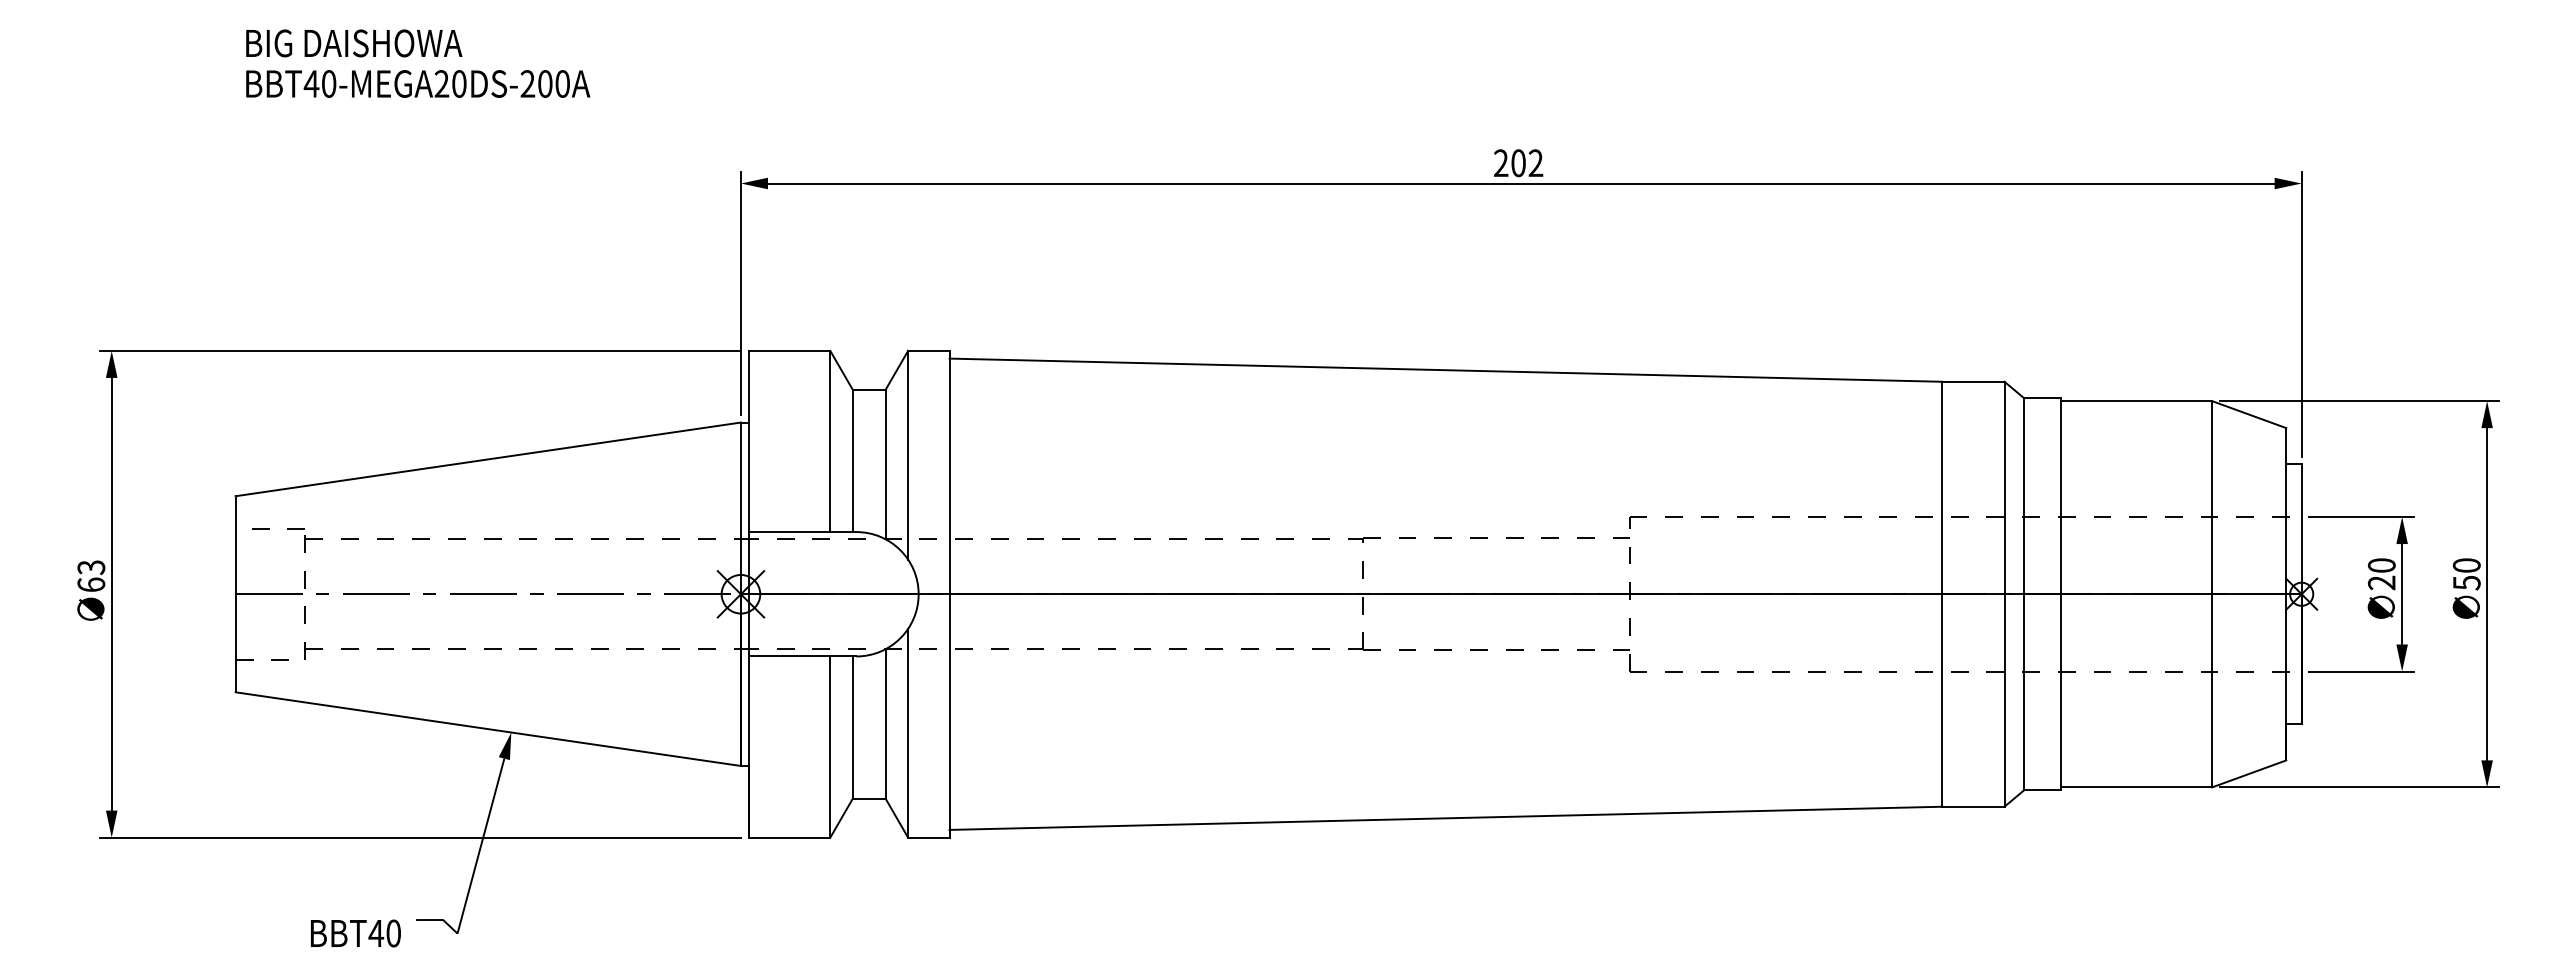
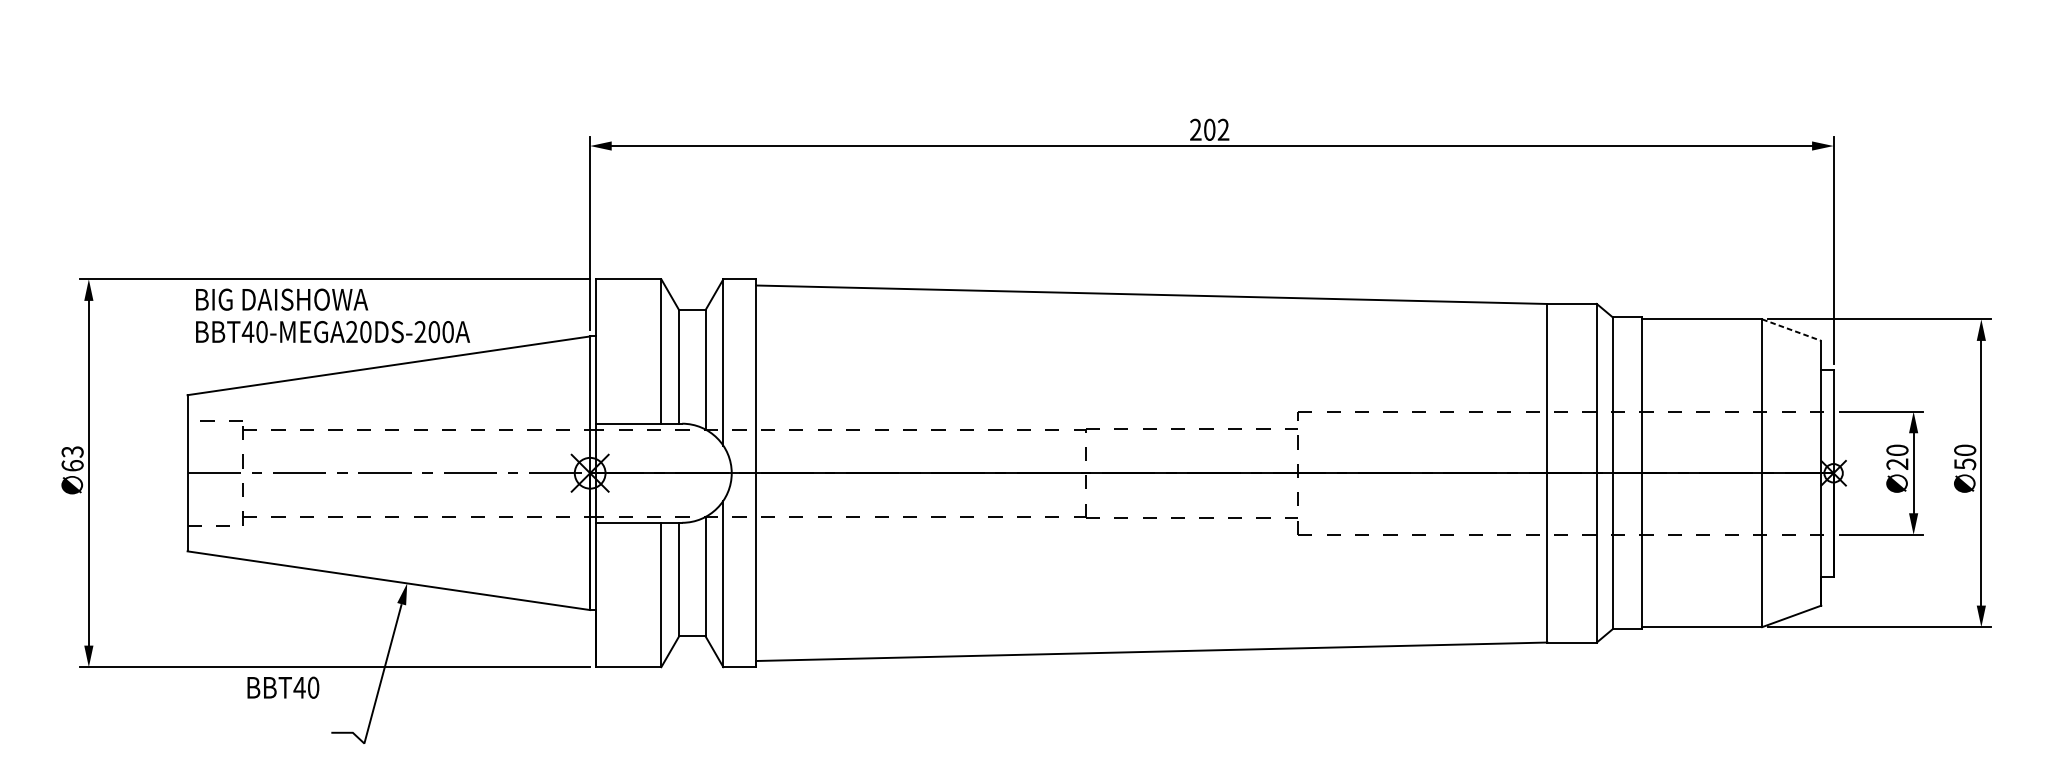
text: (418, 63) -> (333, 315), moved
line: (2249, 414) -> (1792, 330), solid -> dashed
text: (355, 933) -> (283, 687), moved

